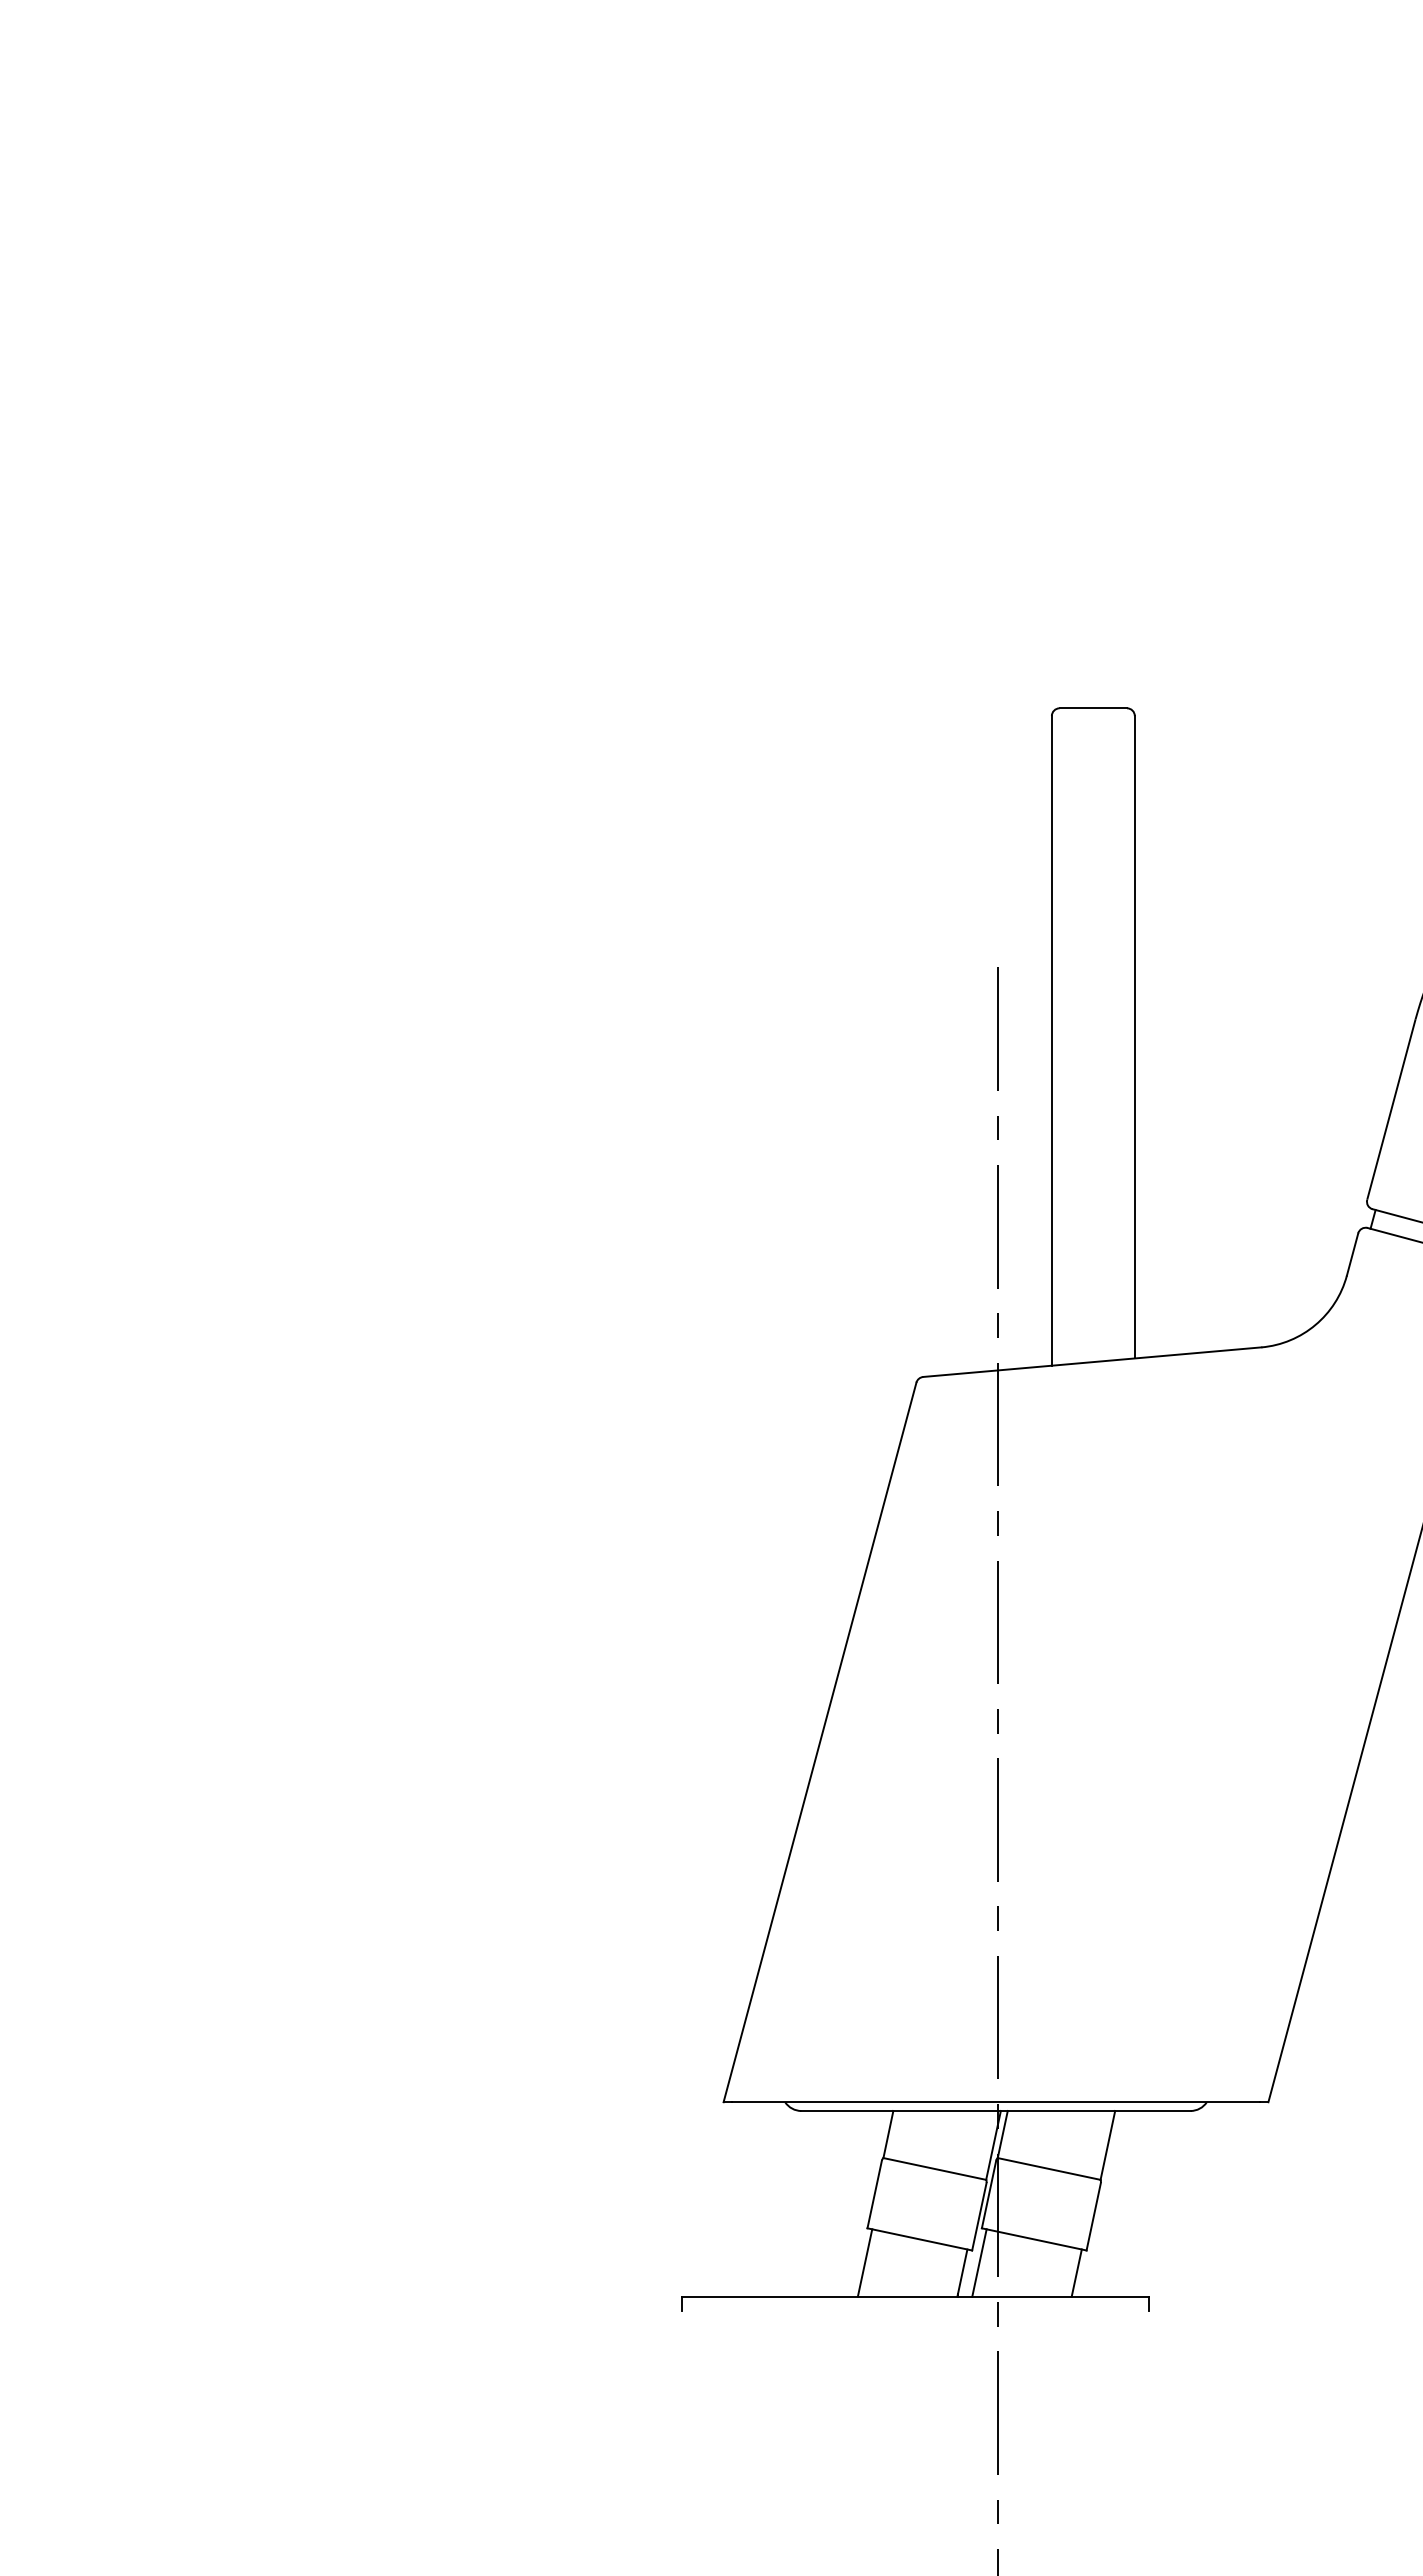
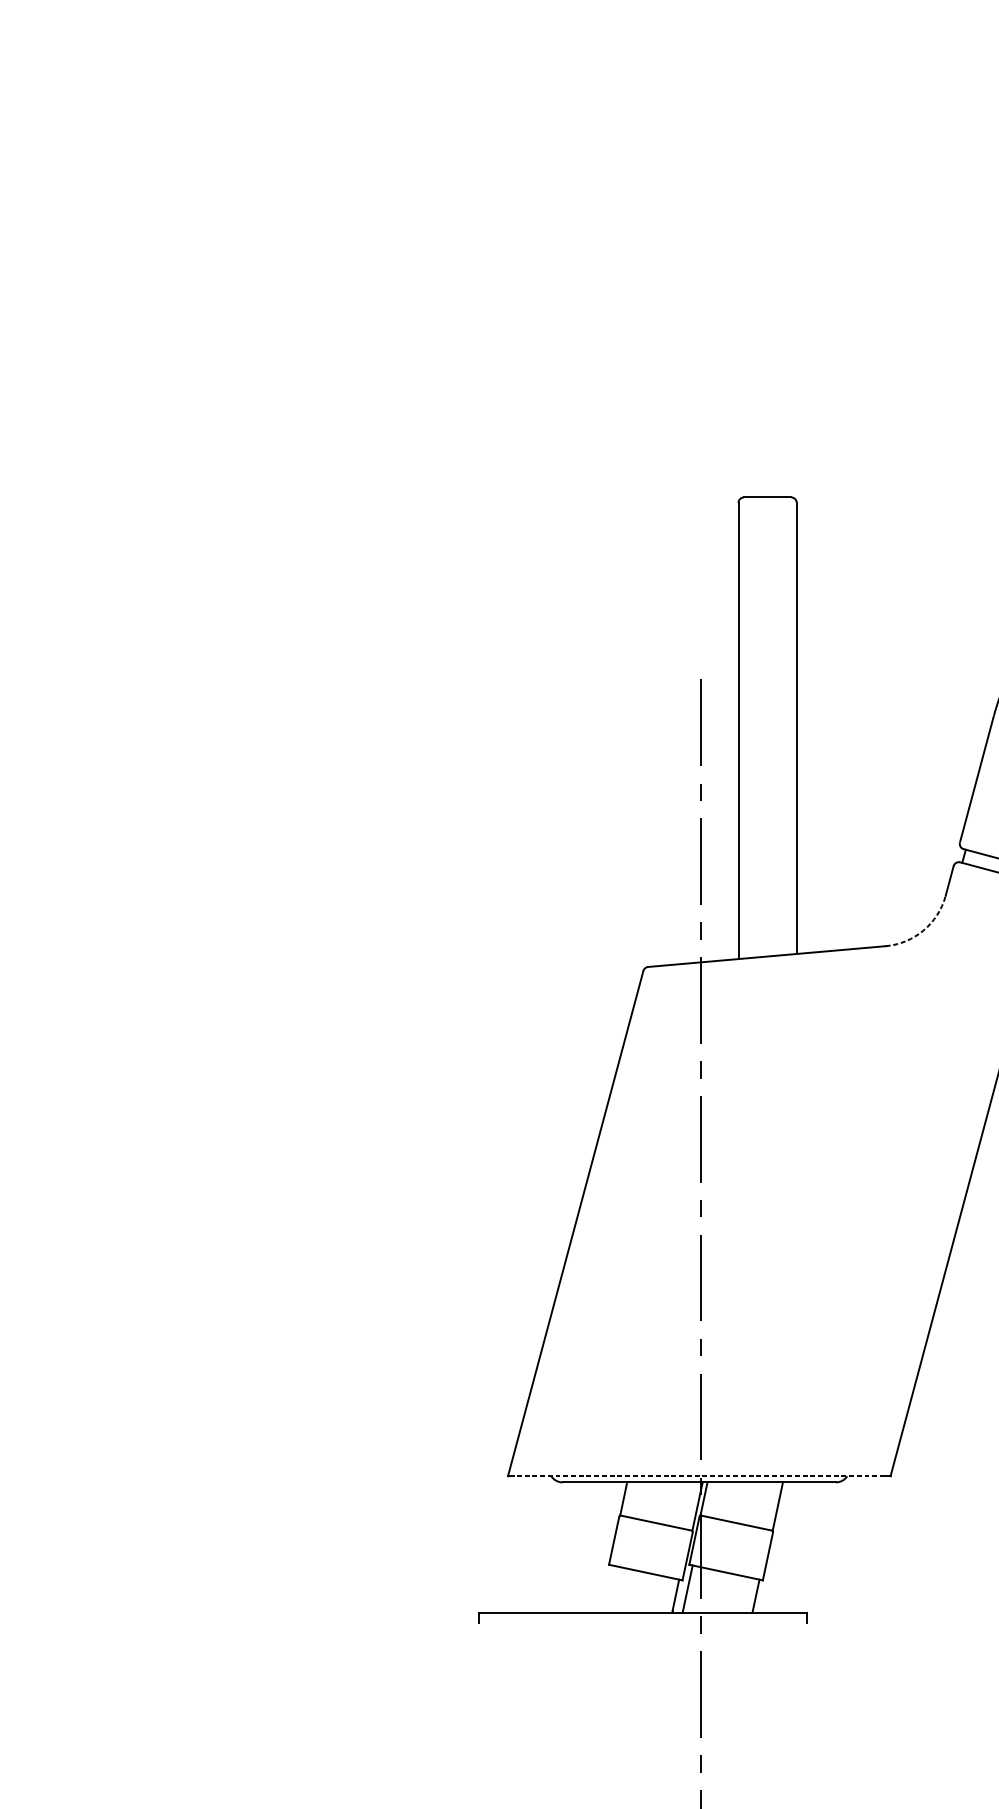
arc: (1315, 1325) -> (923, 930), solid -> dashed
line: (995, 2102) -> (698, 1476), solid -> dashed
line: (864, 2262) -> (606, 1588), removed

